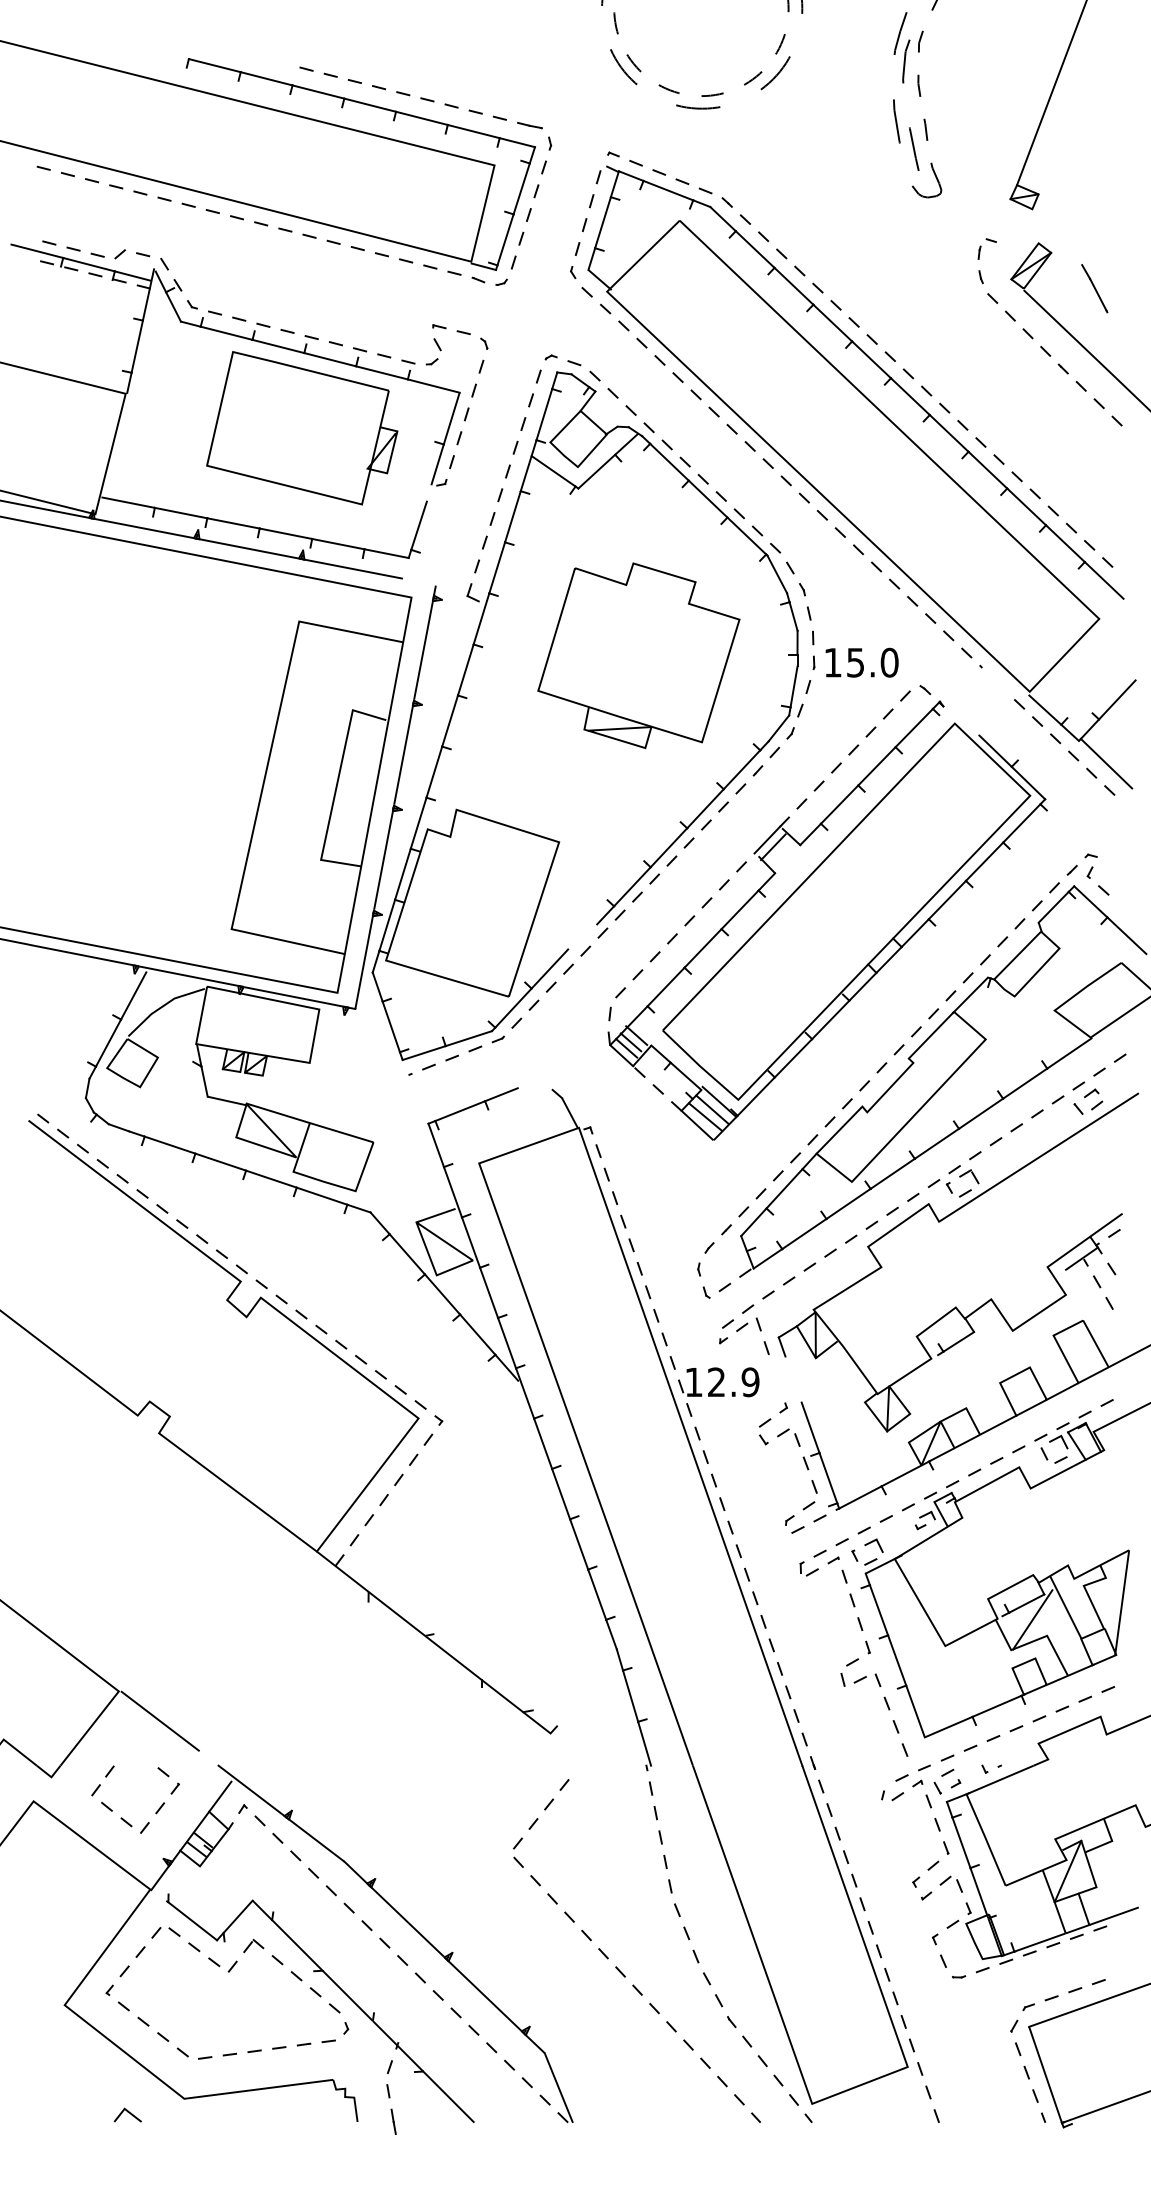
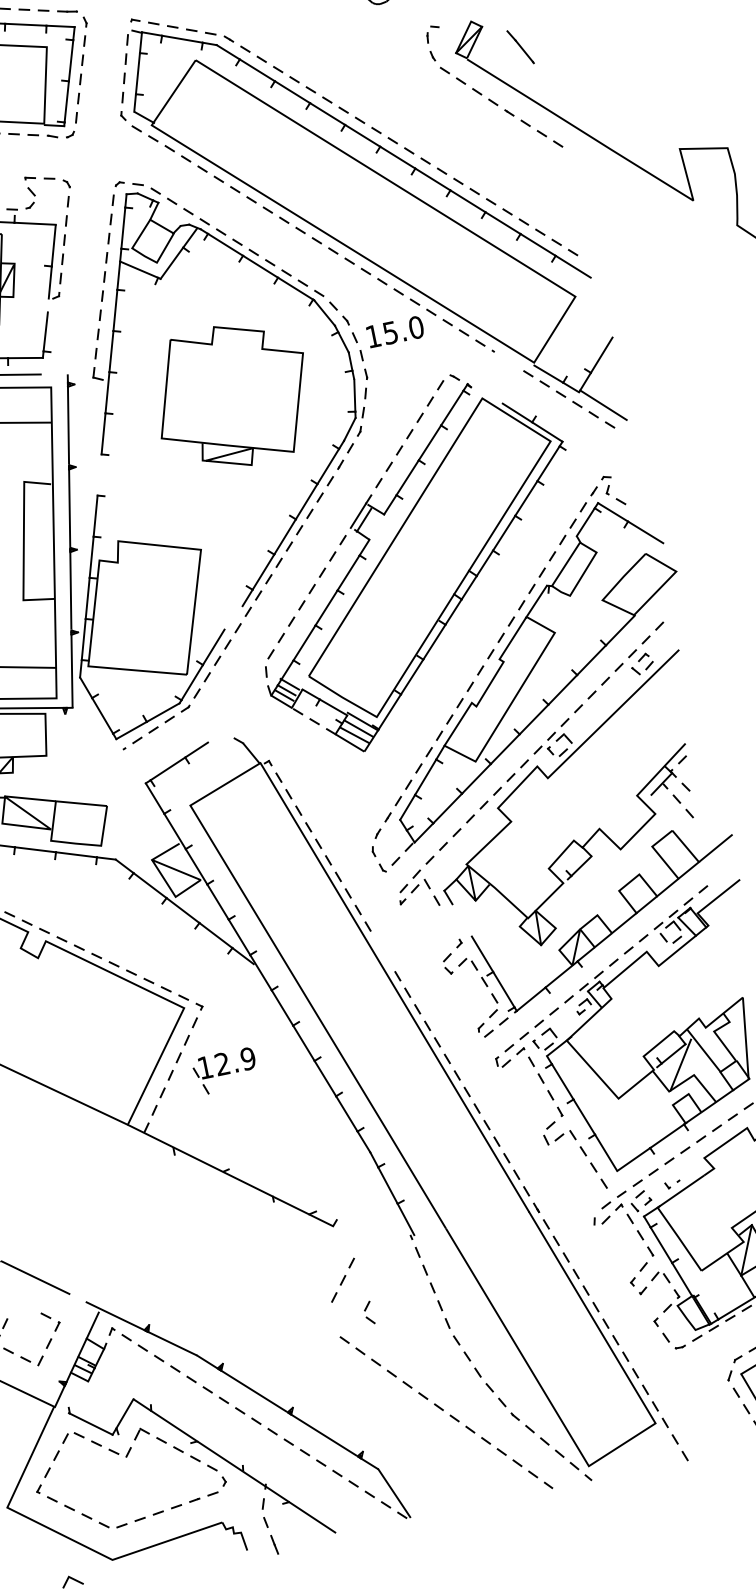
text: (861, 662) -> (394, 331), moved
line: (449, 720) -> (99, 474), removed
part: (718, 1391) -> (225, 1070), moved
part: (518, 1852) -> (369, 1312), moved

